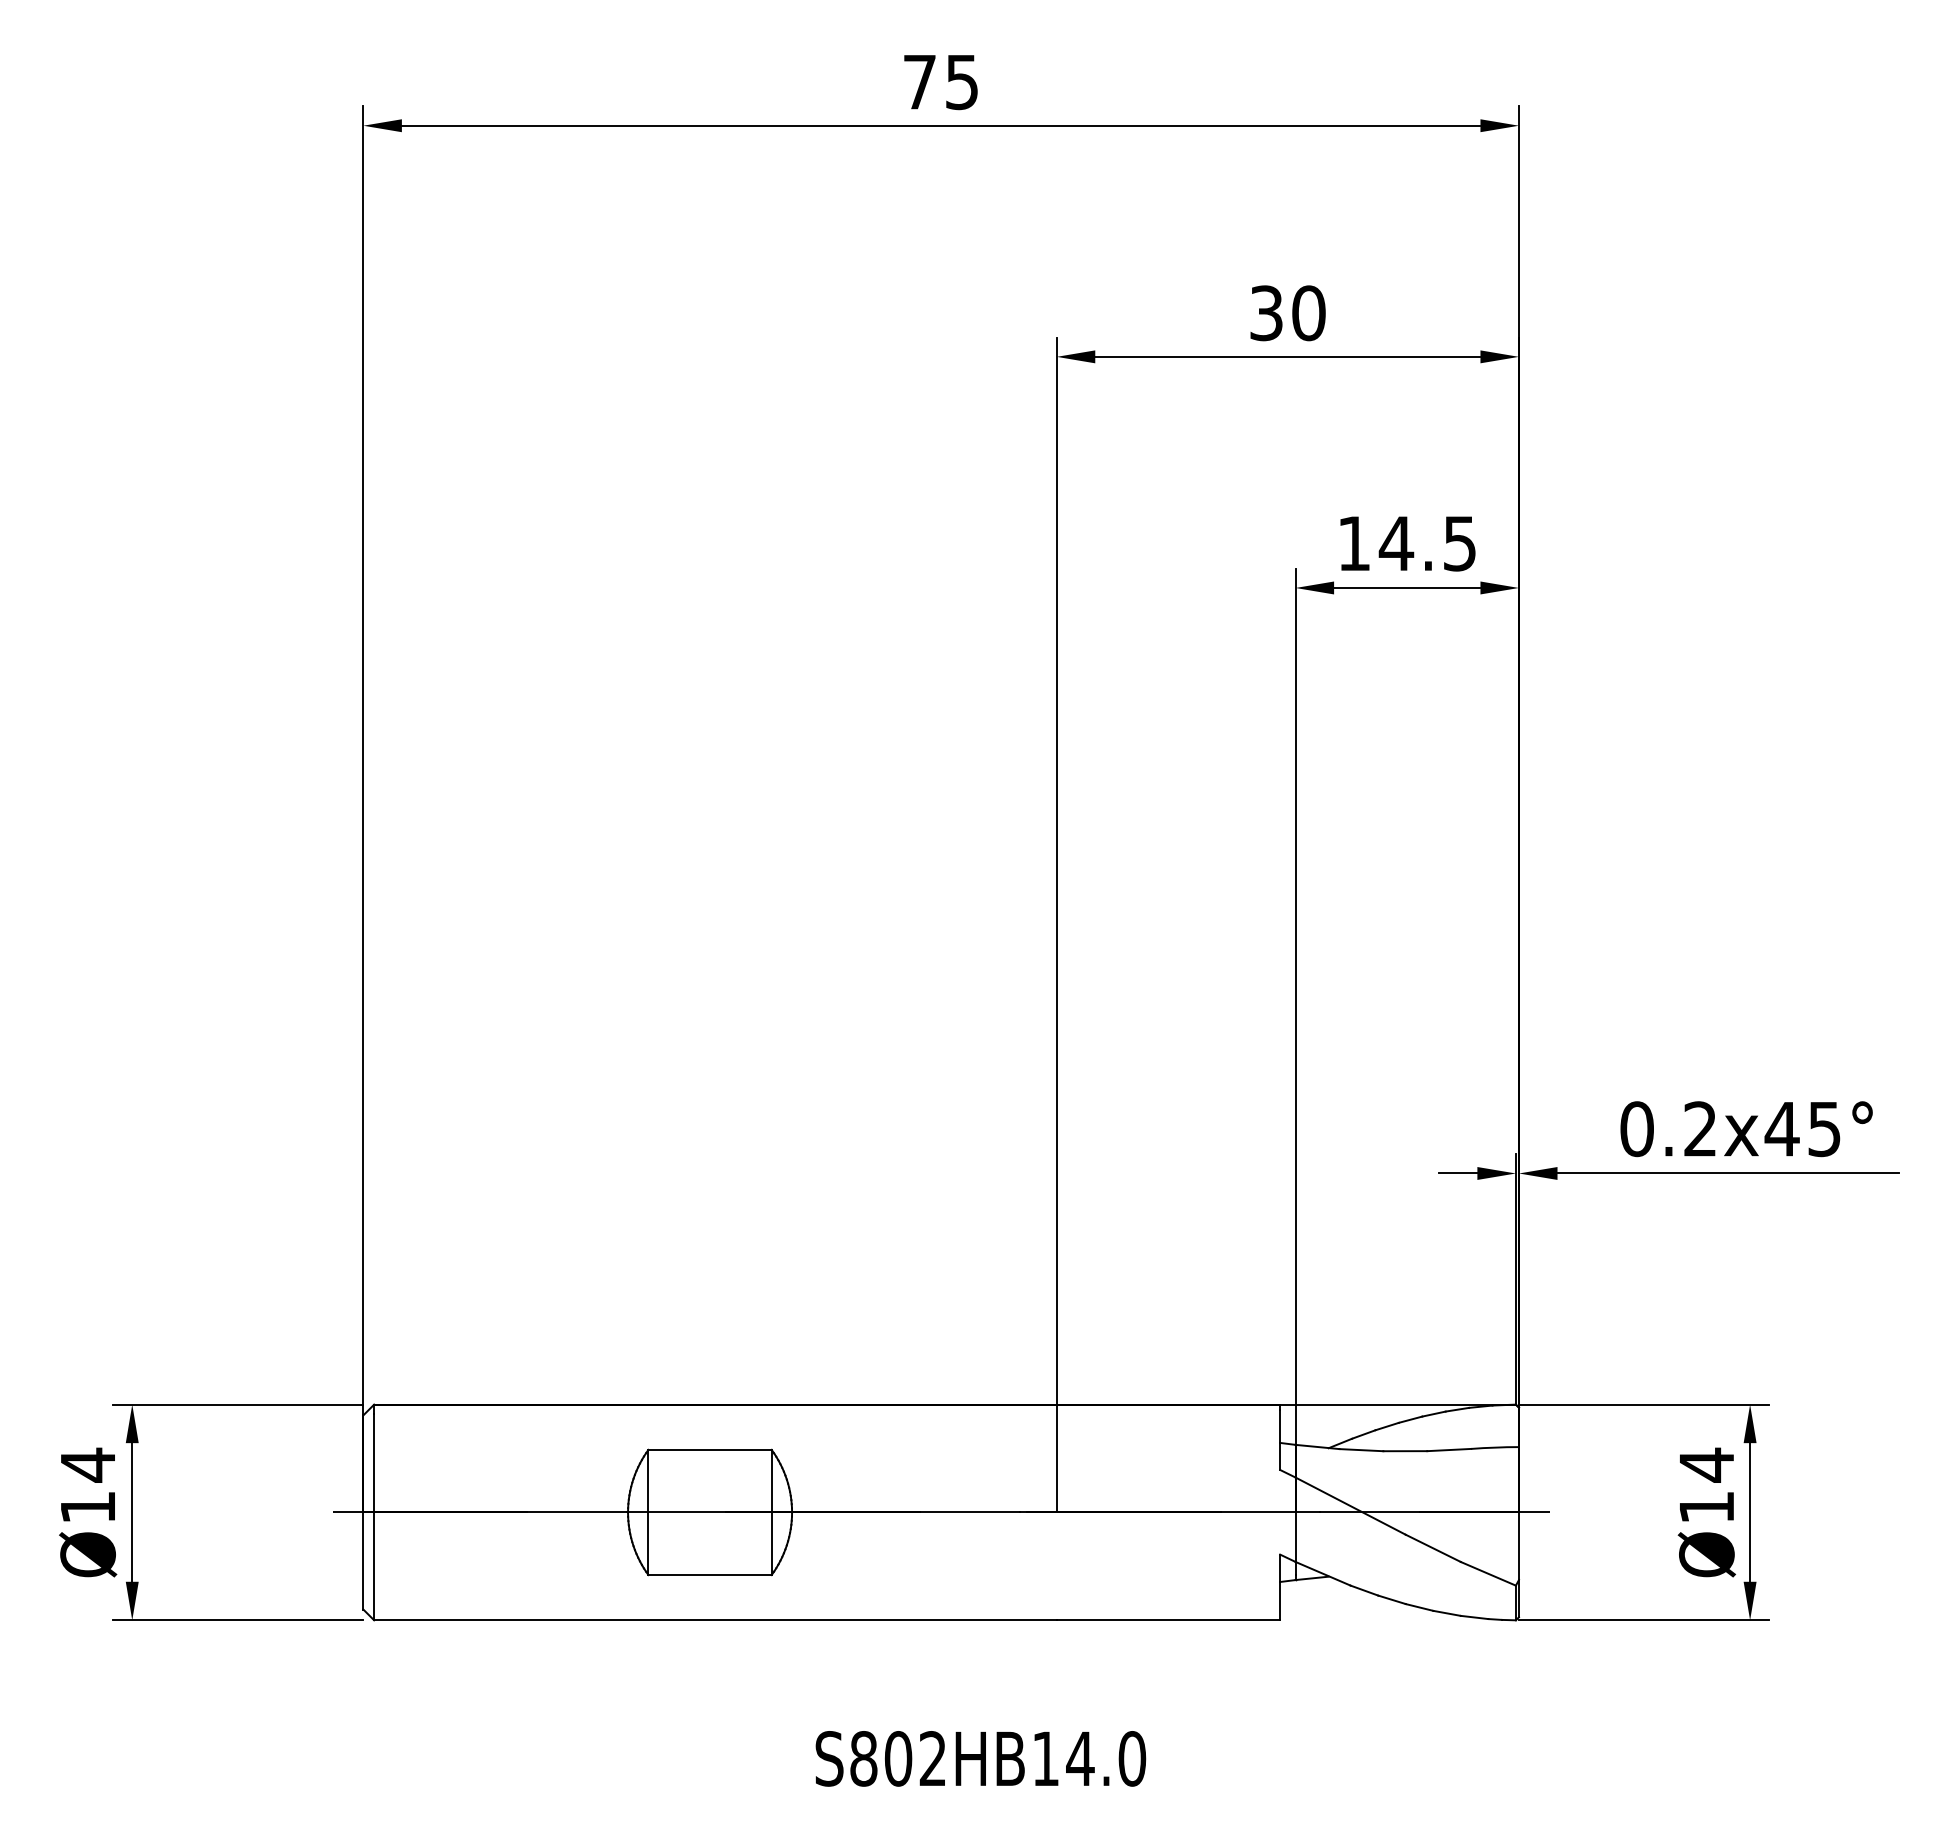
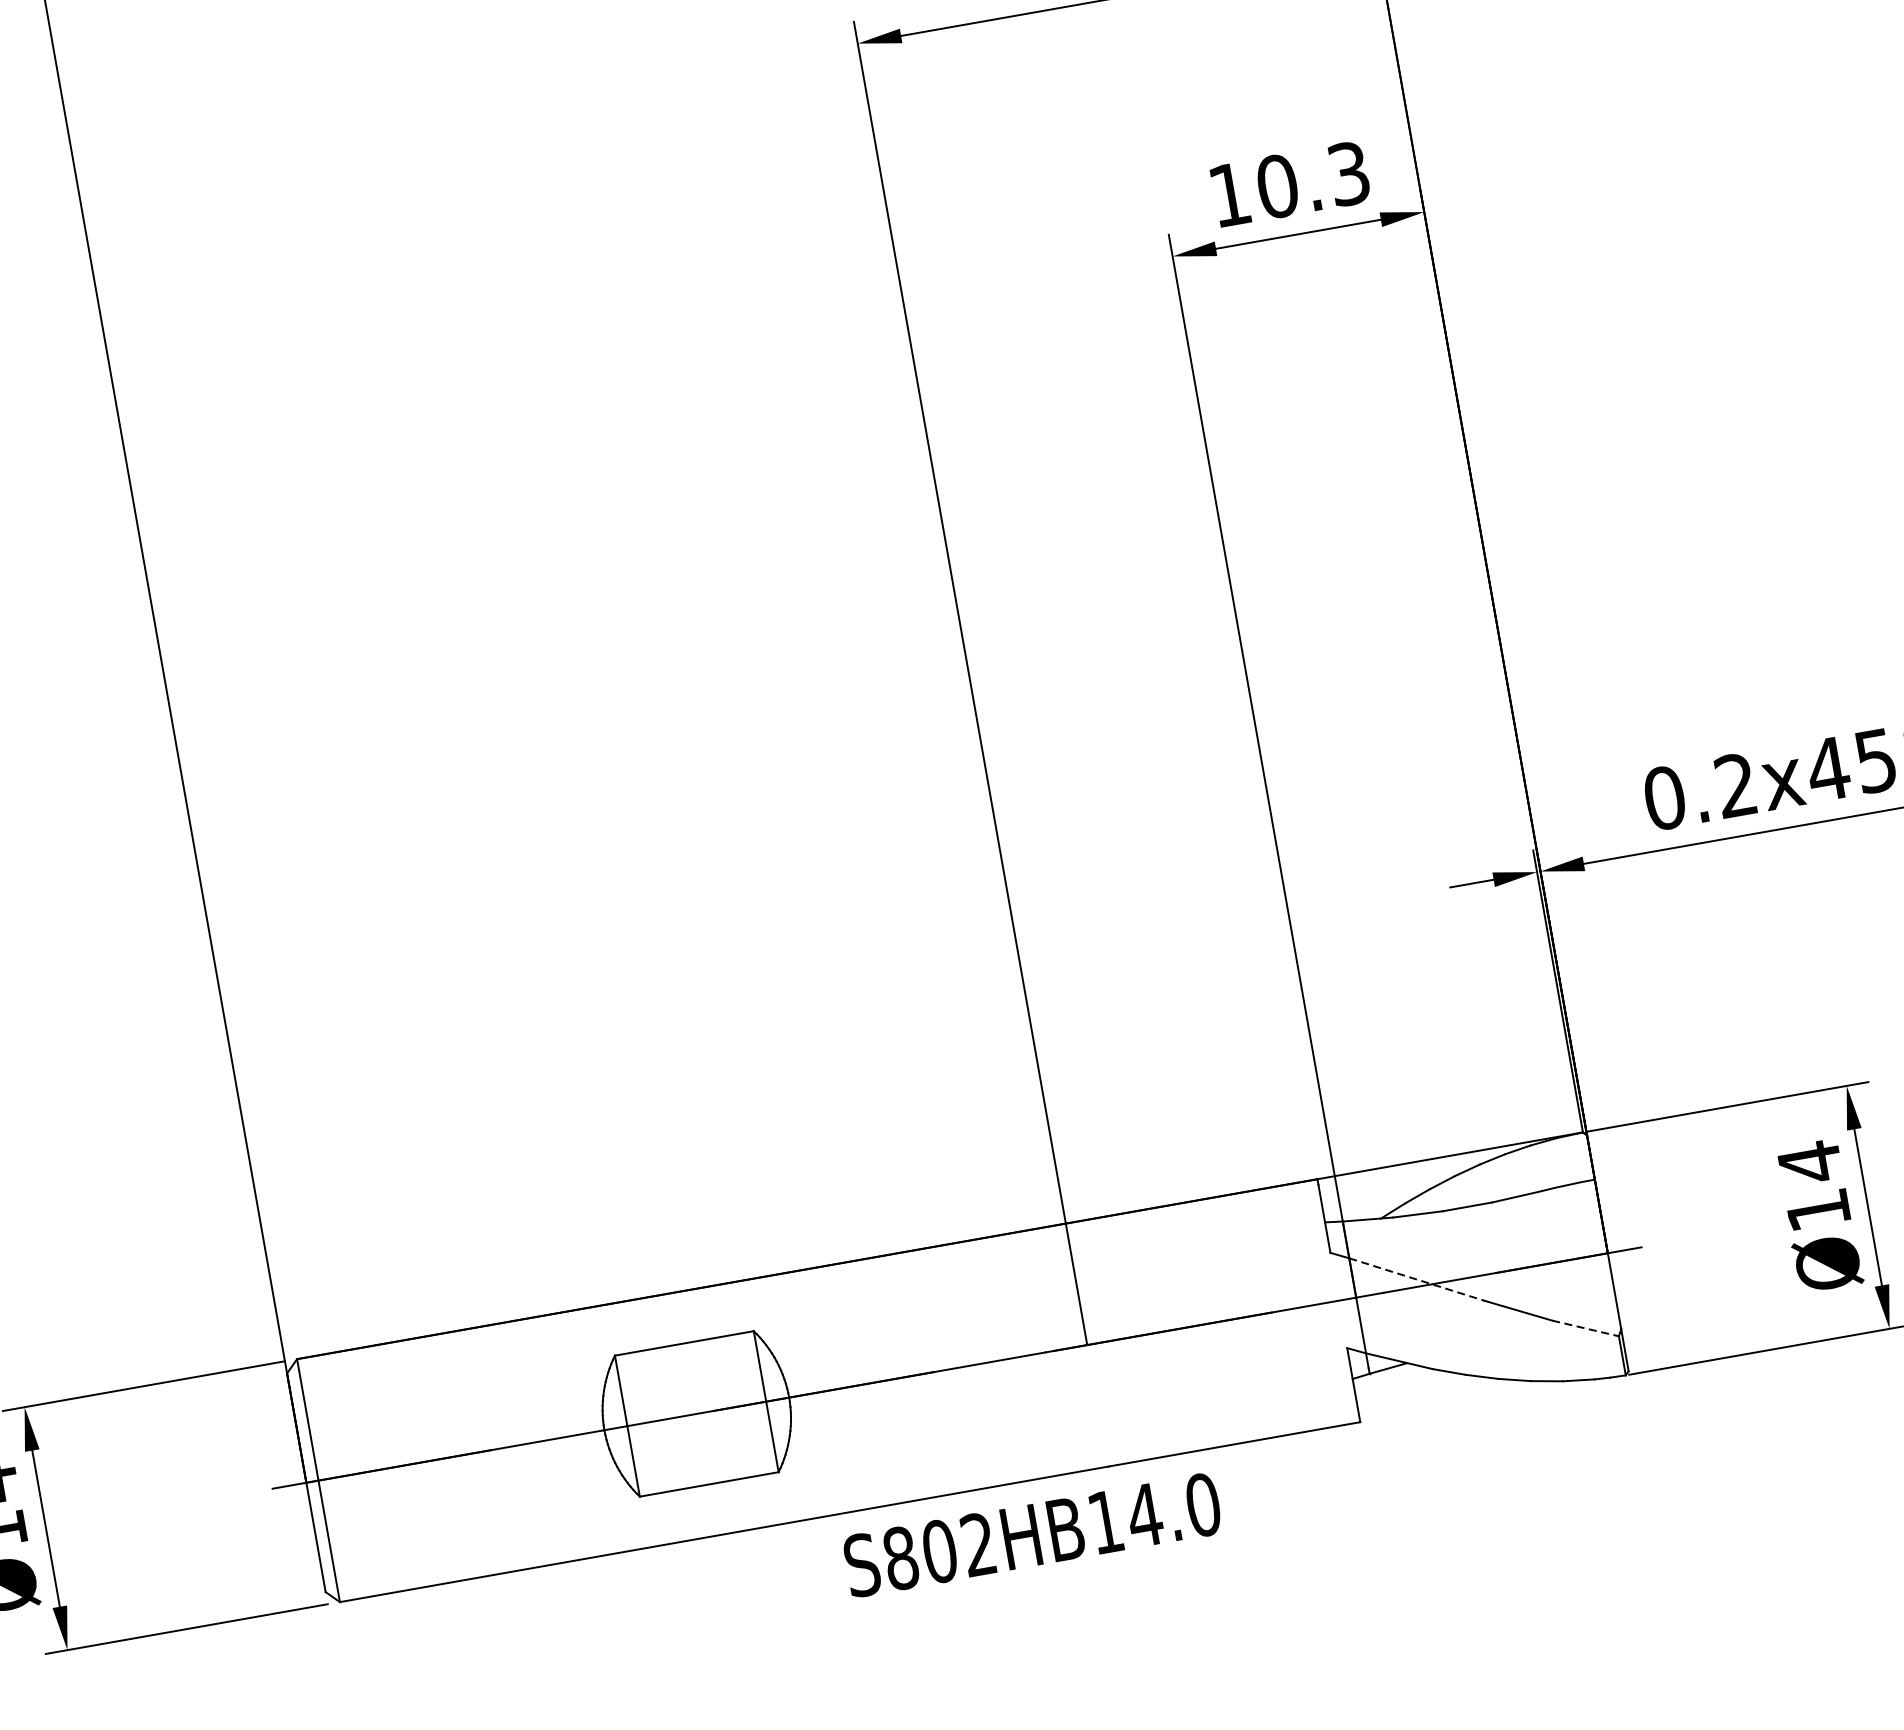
text: (1426, 543) -> (1311, 180), 14.5 -> 10.3
line: (1351, 1506) -> (1418, 1279), solid -> dashed
line: (1488, 1573) -> (1585, 1328), solid -> dashed
text: (980, 1758) -> (1032, 1534), moved

